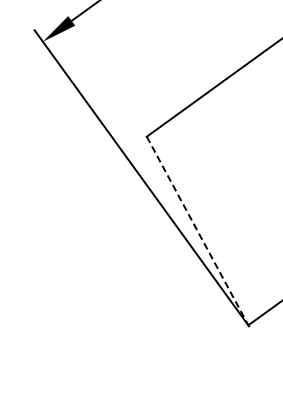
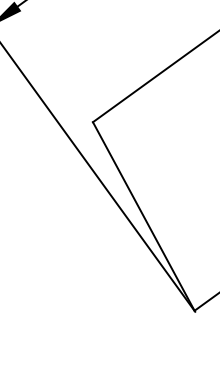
line: (197, 231) -> (143, 216), dashed -> solid

